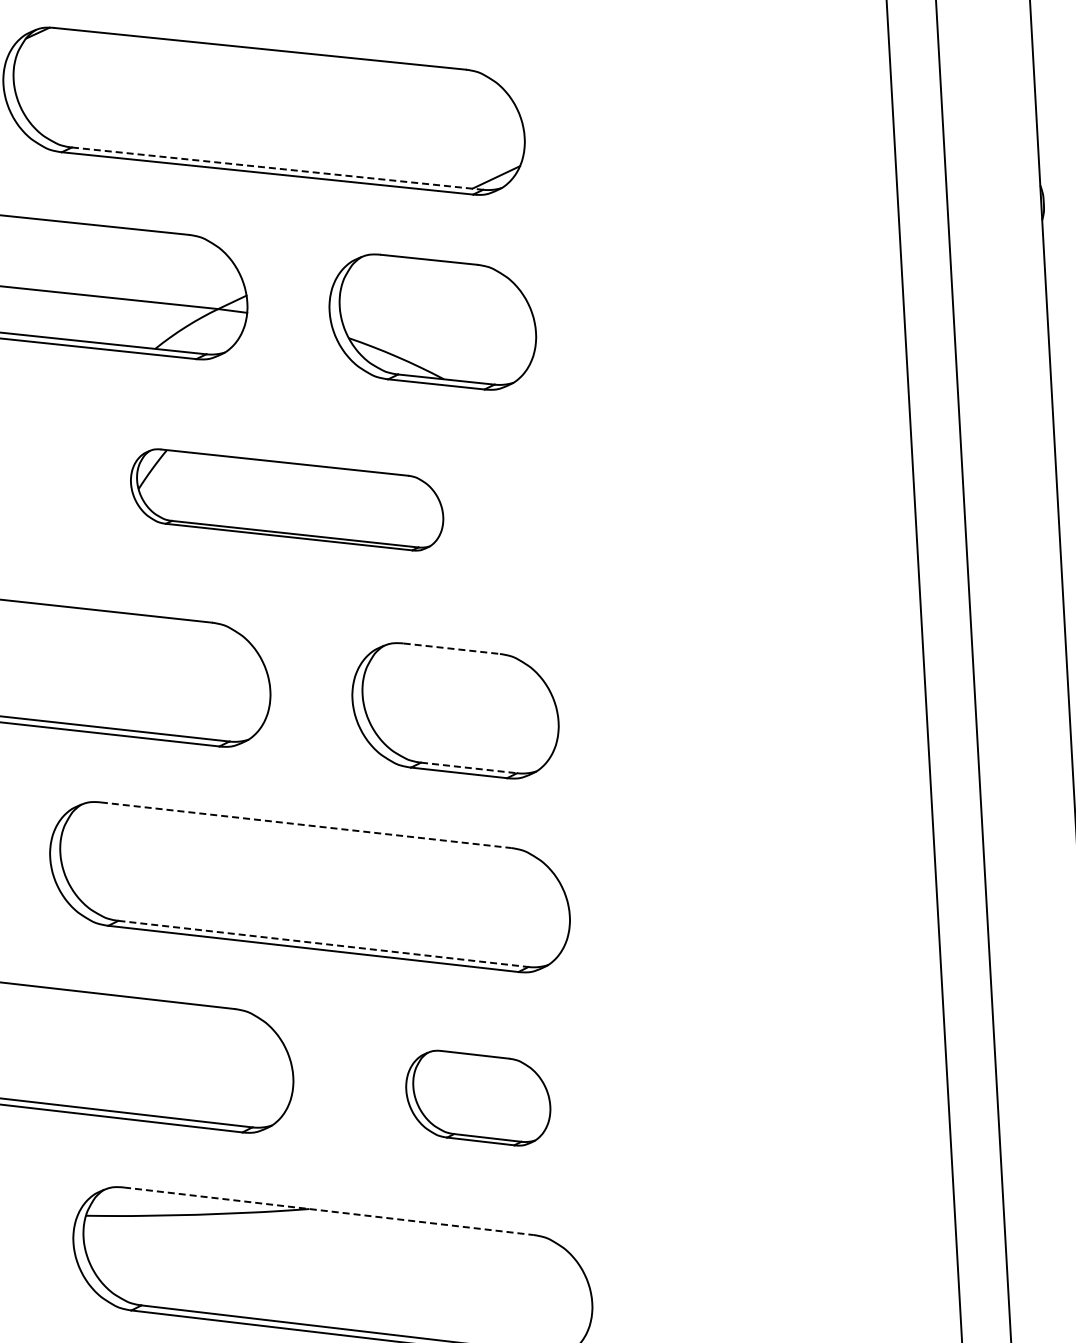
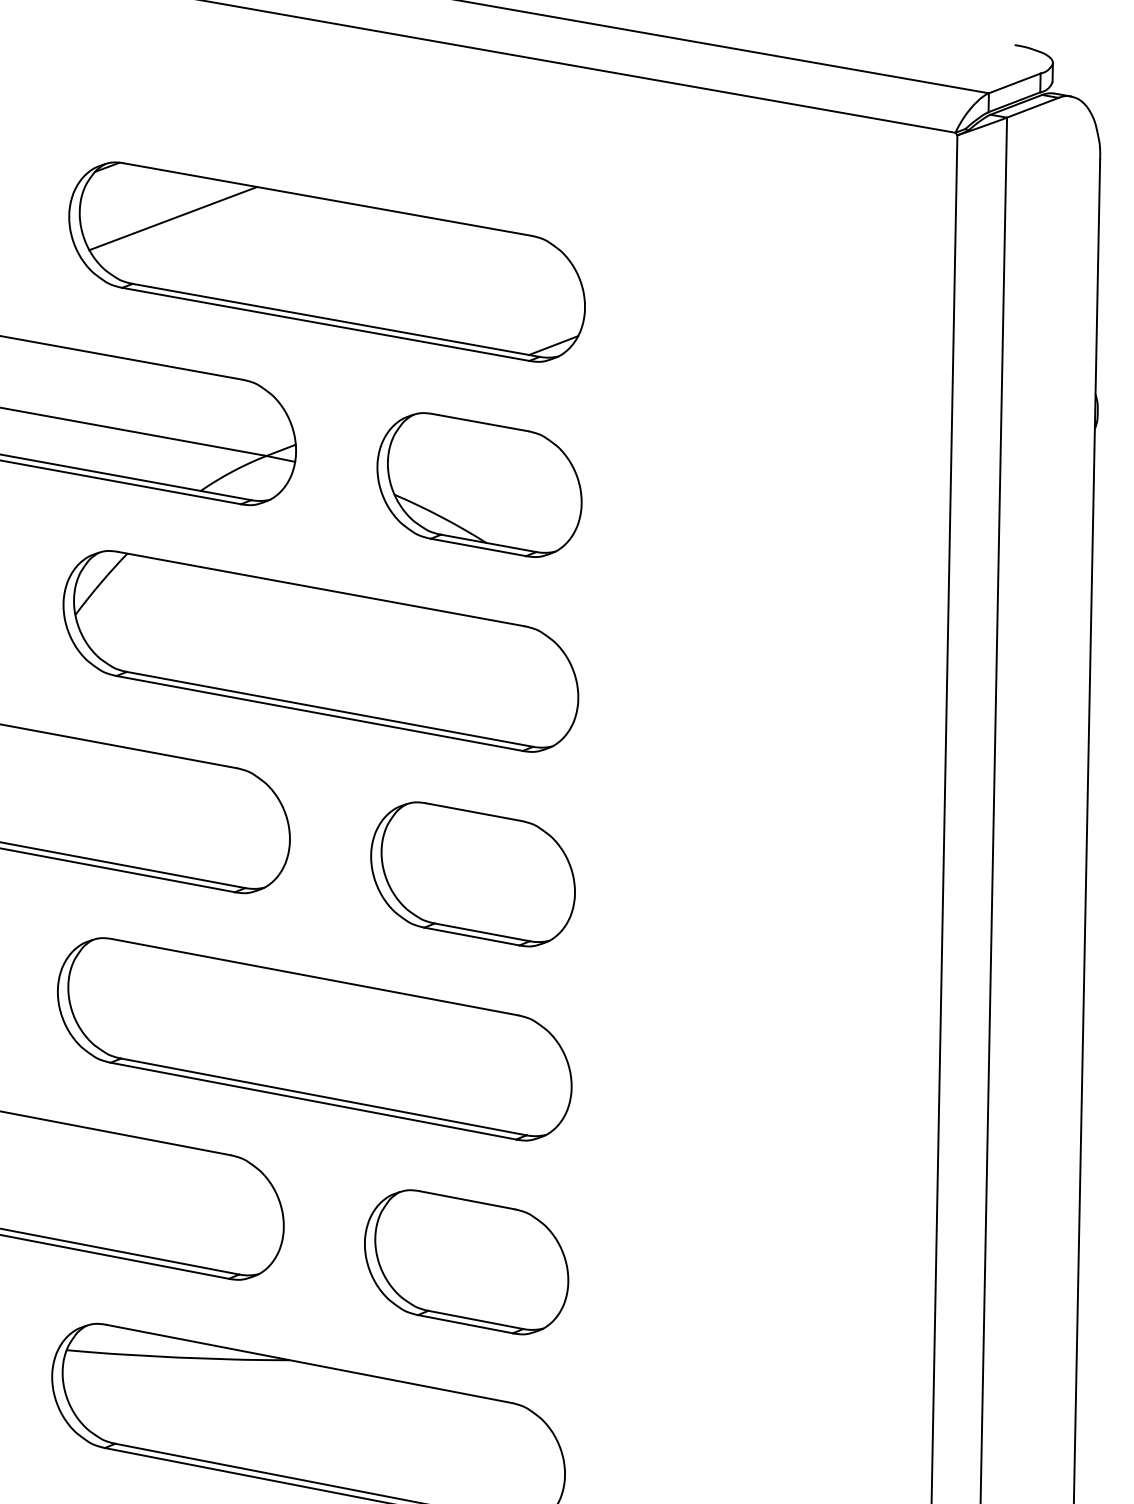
line: (107, 79) -> (173, 218), added
line: (277, 168) -> (336, 320), dashed -> solid
part: (286, 500) -> (320, 651), size x1.67
line: (452, 649) -> (474, 812), dashed -> solid
line: (469, 768) -> (482, 932), dashed -> solid
line: (306, 825) -> (315, 977), dashed -> solid
line: (324, 944) -> (324, 1097), dashed -> solid
part: (478, 1098) -> (466, 1262), size x1.43
line: (329, 1211) -> (309, 1364), dashed -> solid

